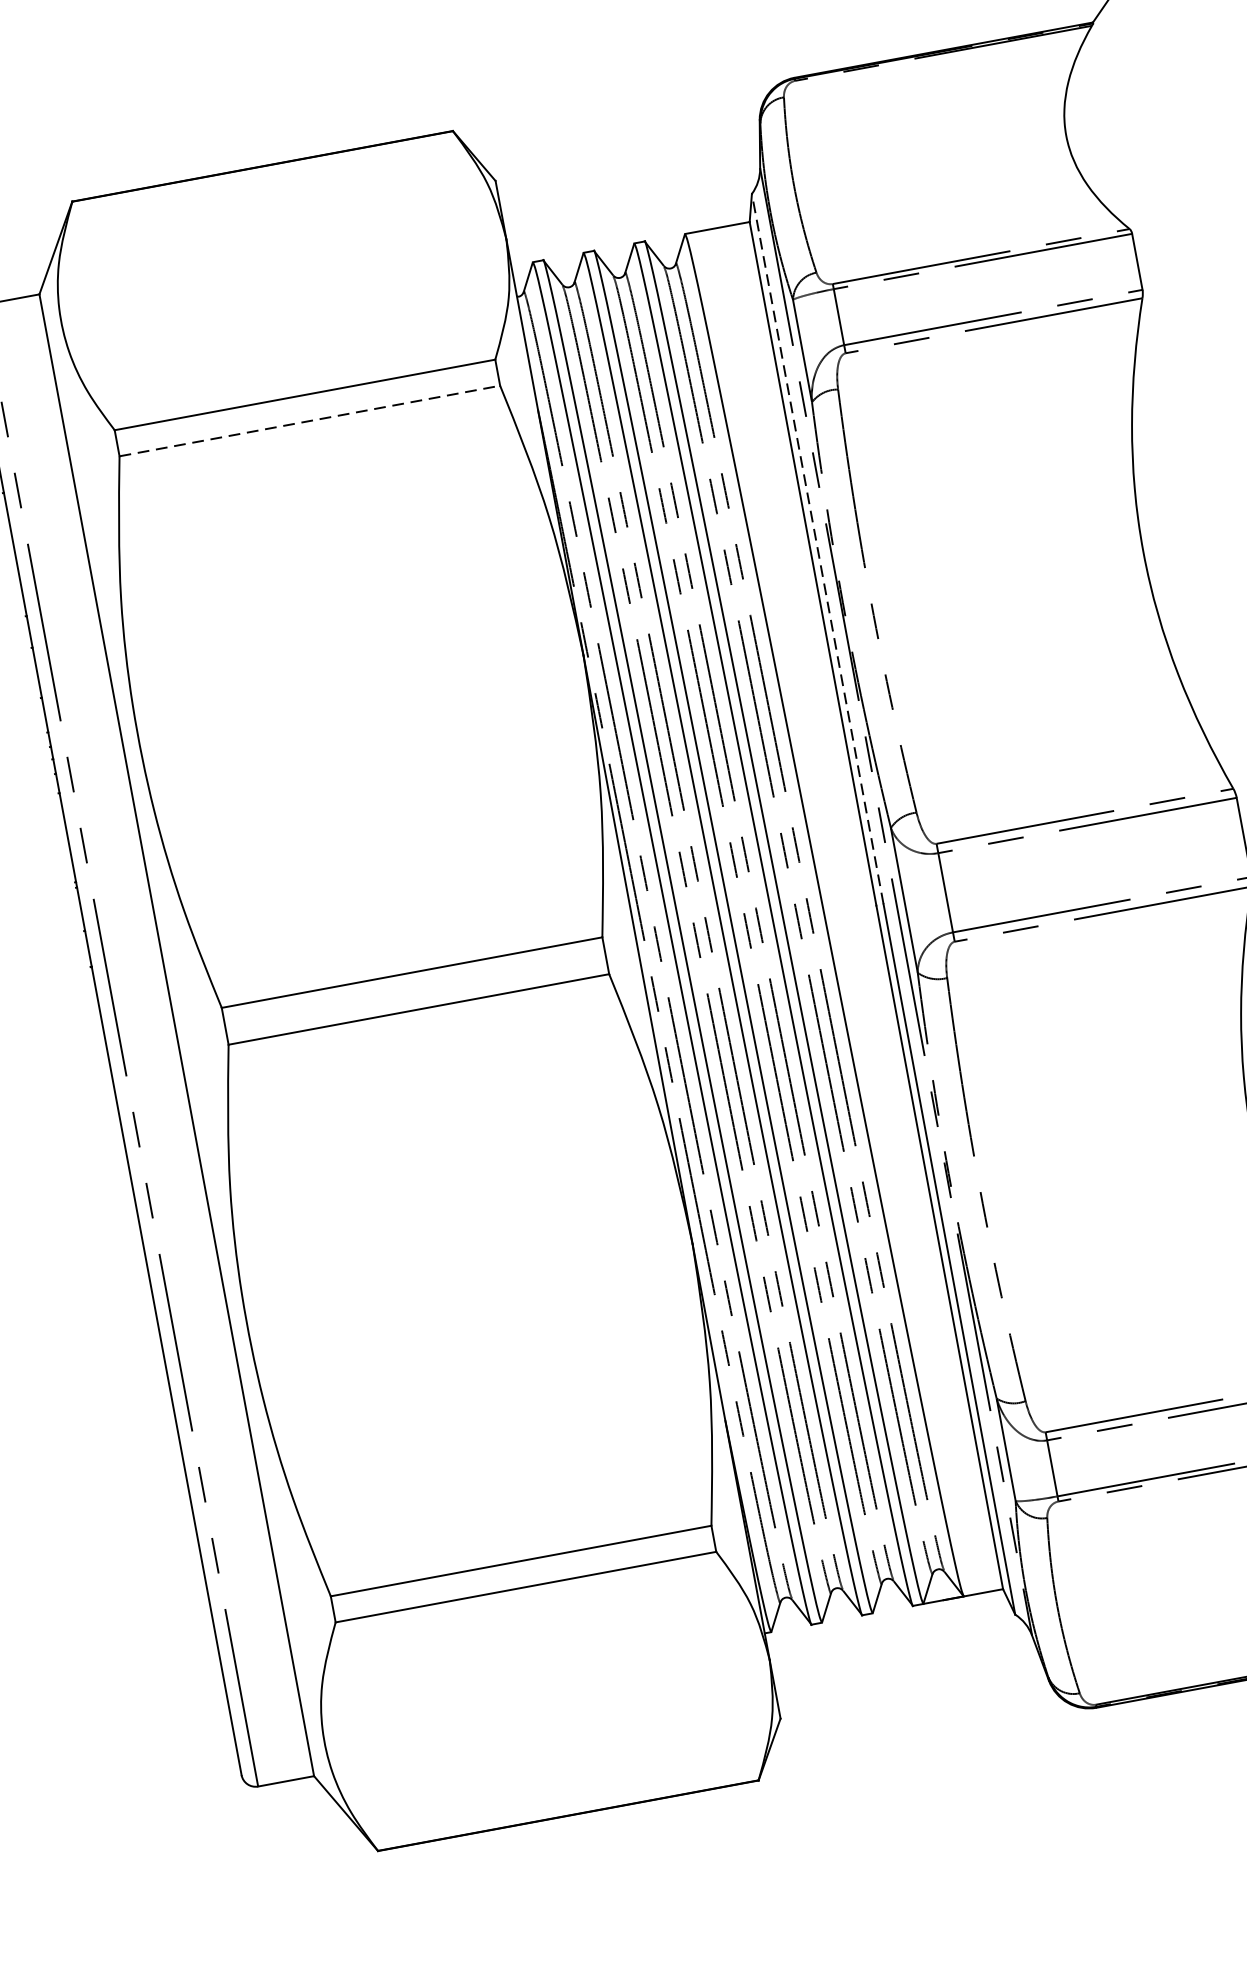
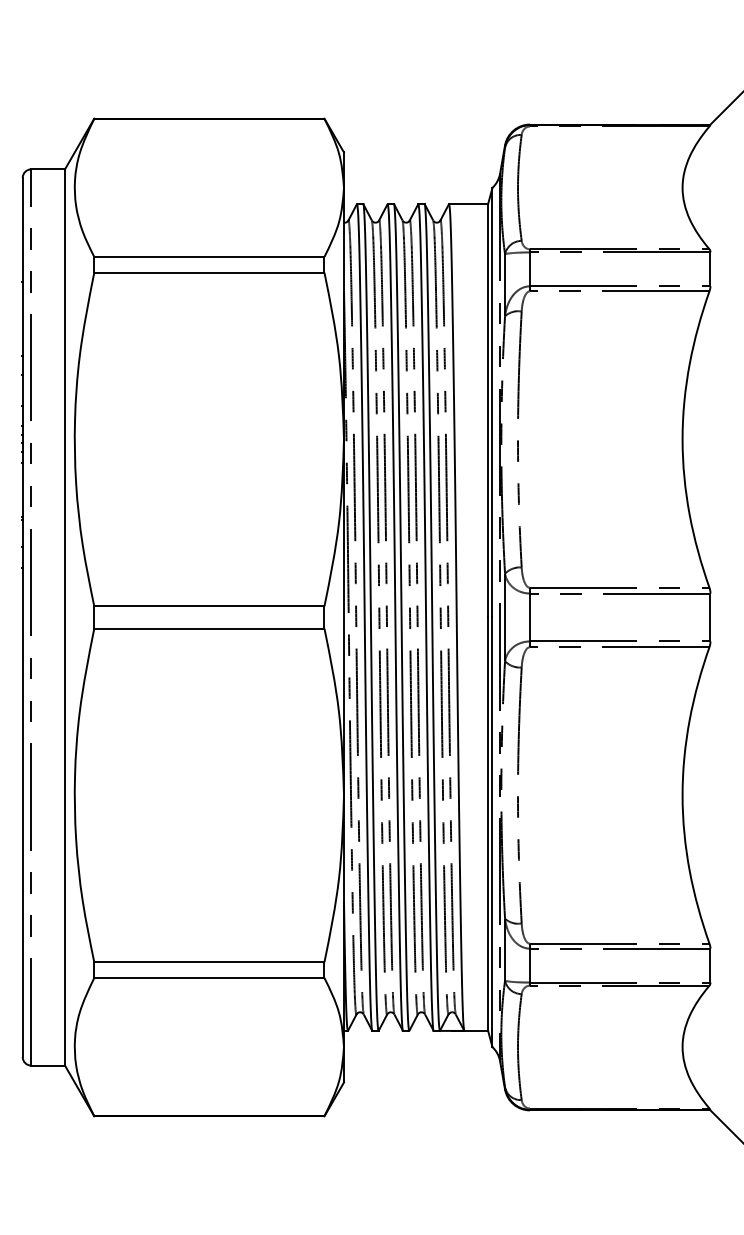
line: (309, 420) -> (209, 272), dashed -> solid
line: (817, 548) -> (492, 402), dashed -> solid

